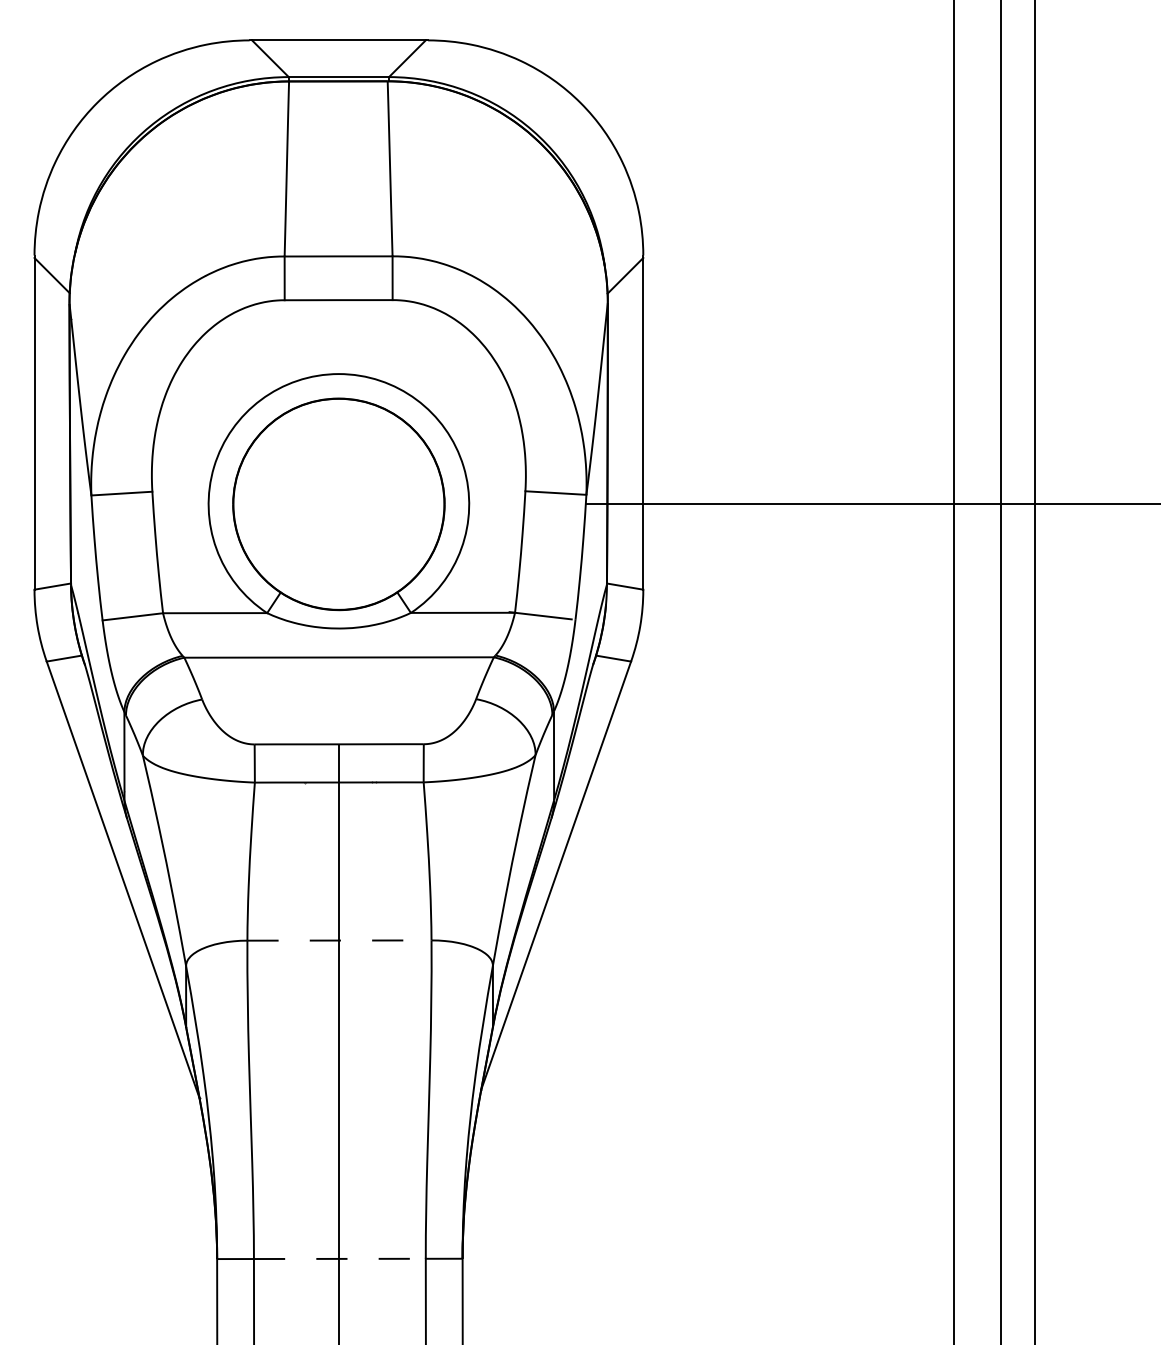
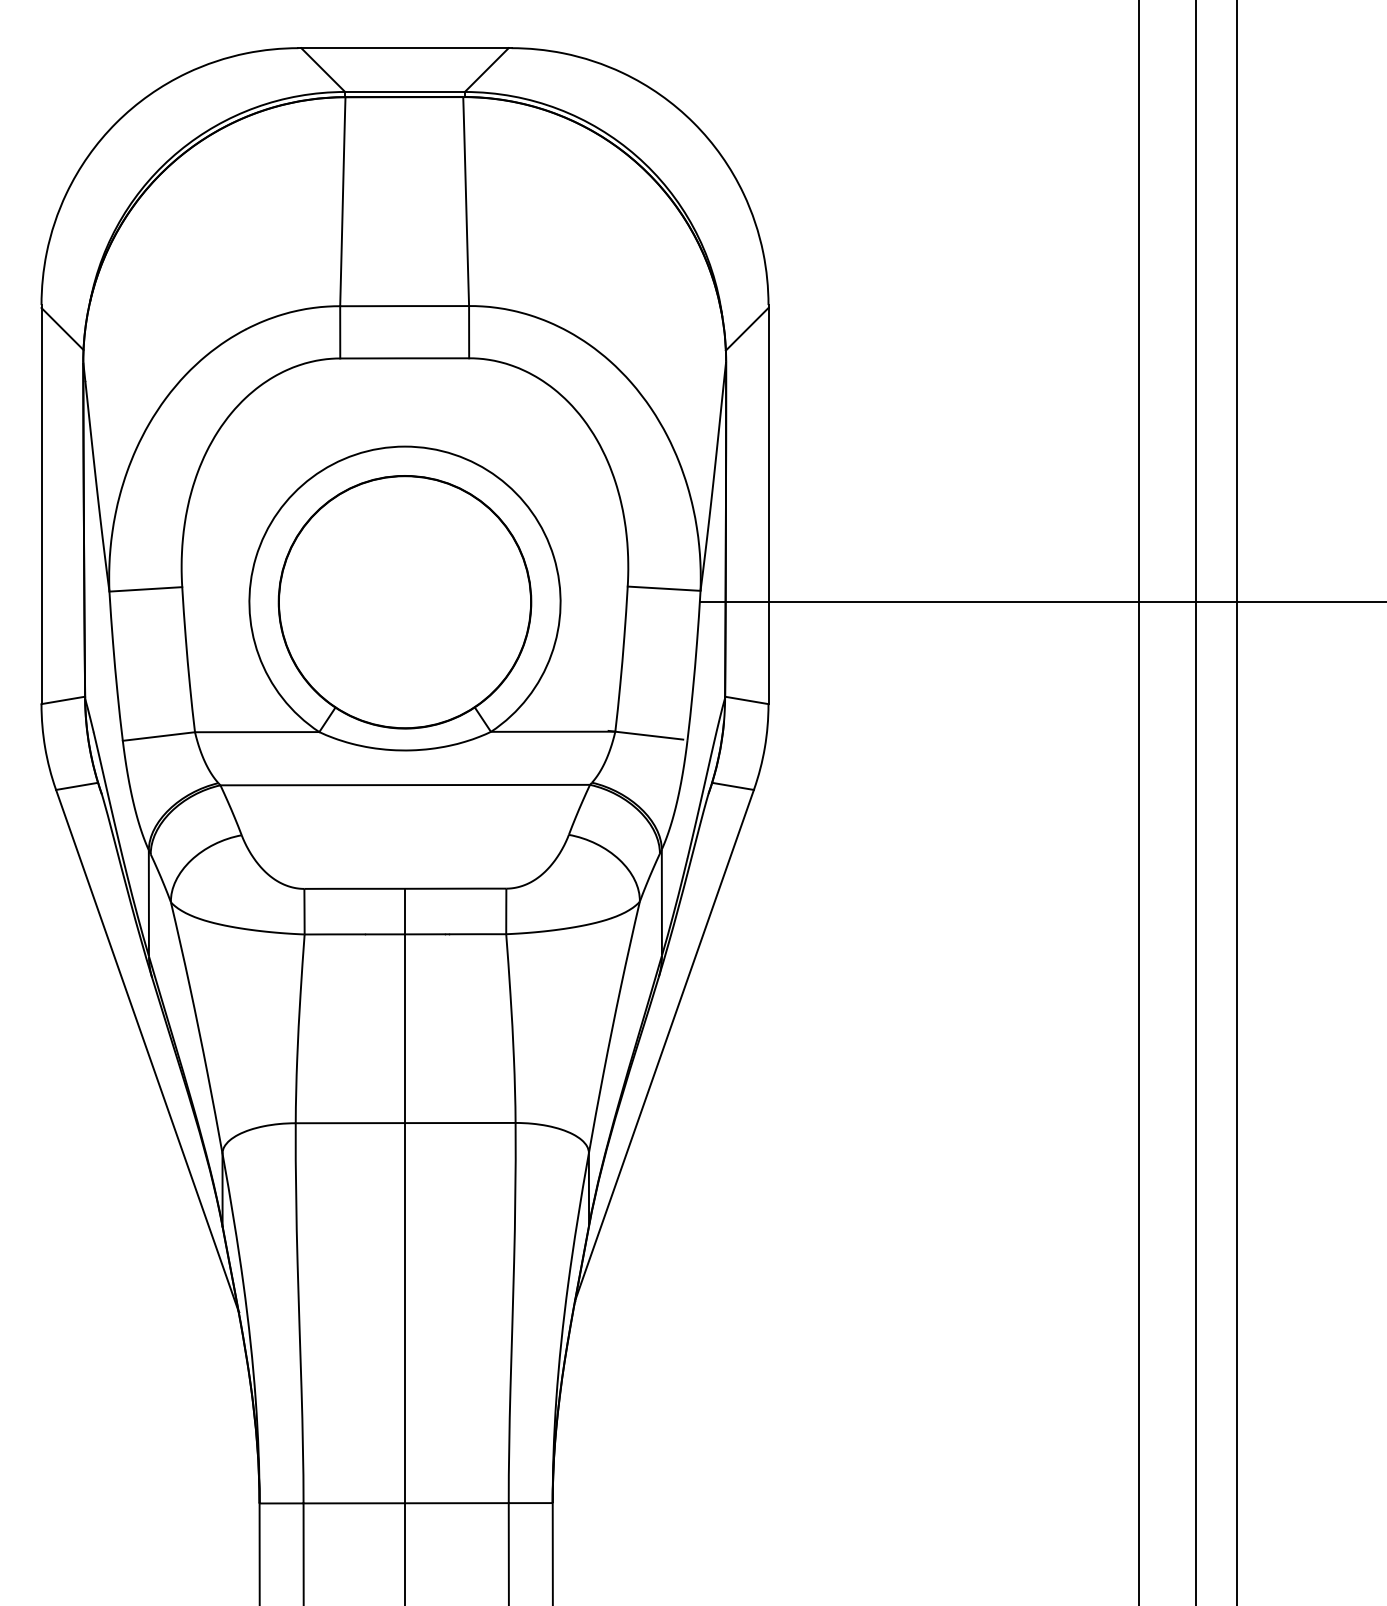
line: (339, 940) -> (405, 1123), dashed -> solid
line: (340, 1259) -> (406, 1503), dashed -> solid

